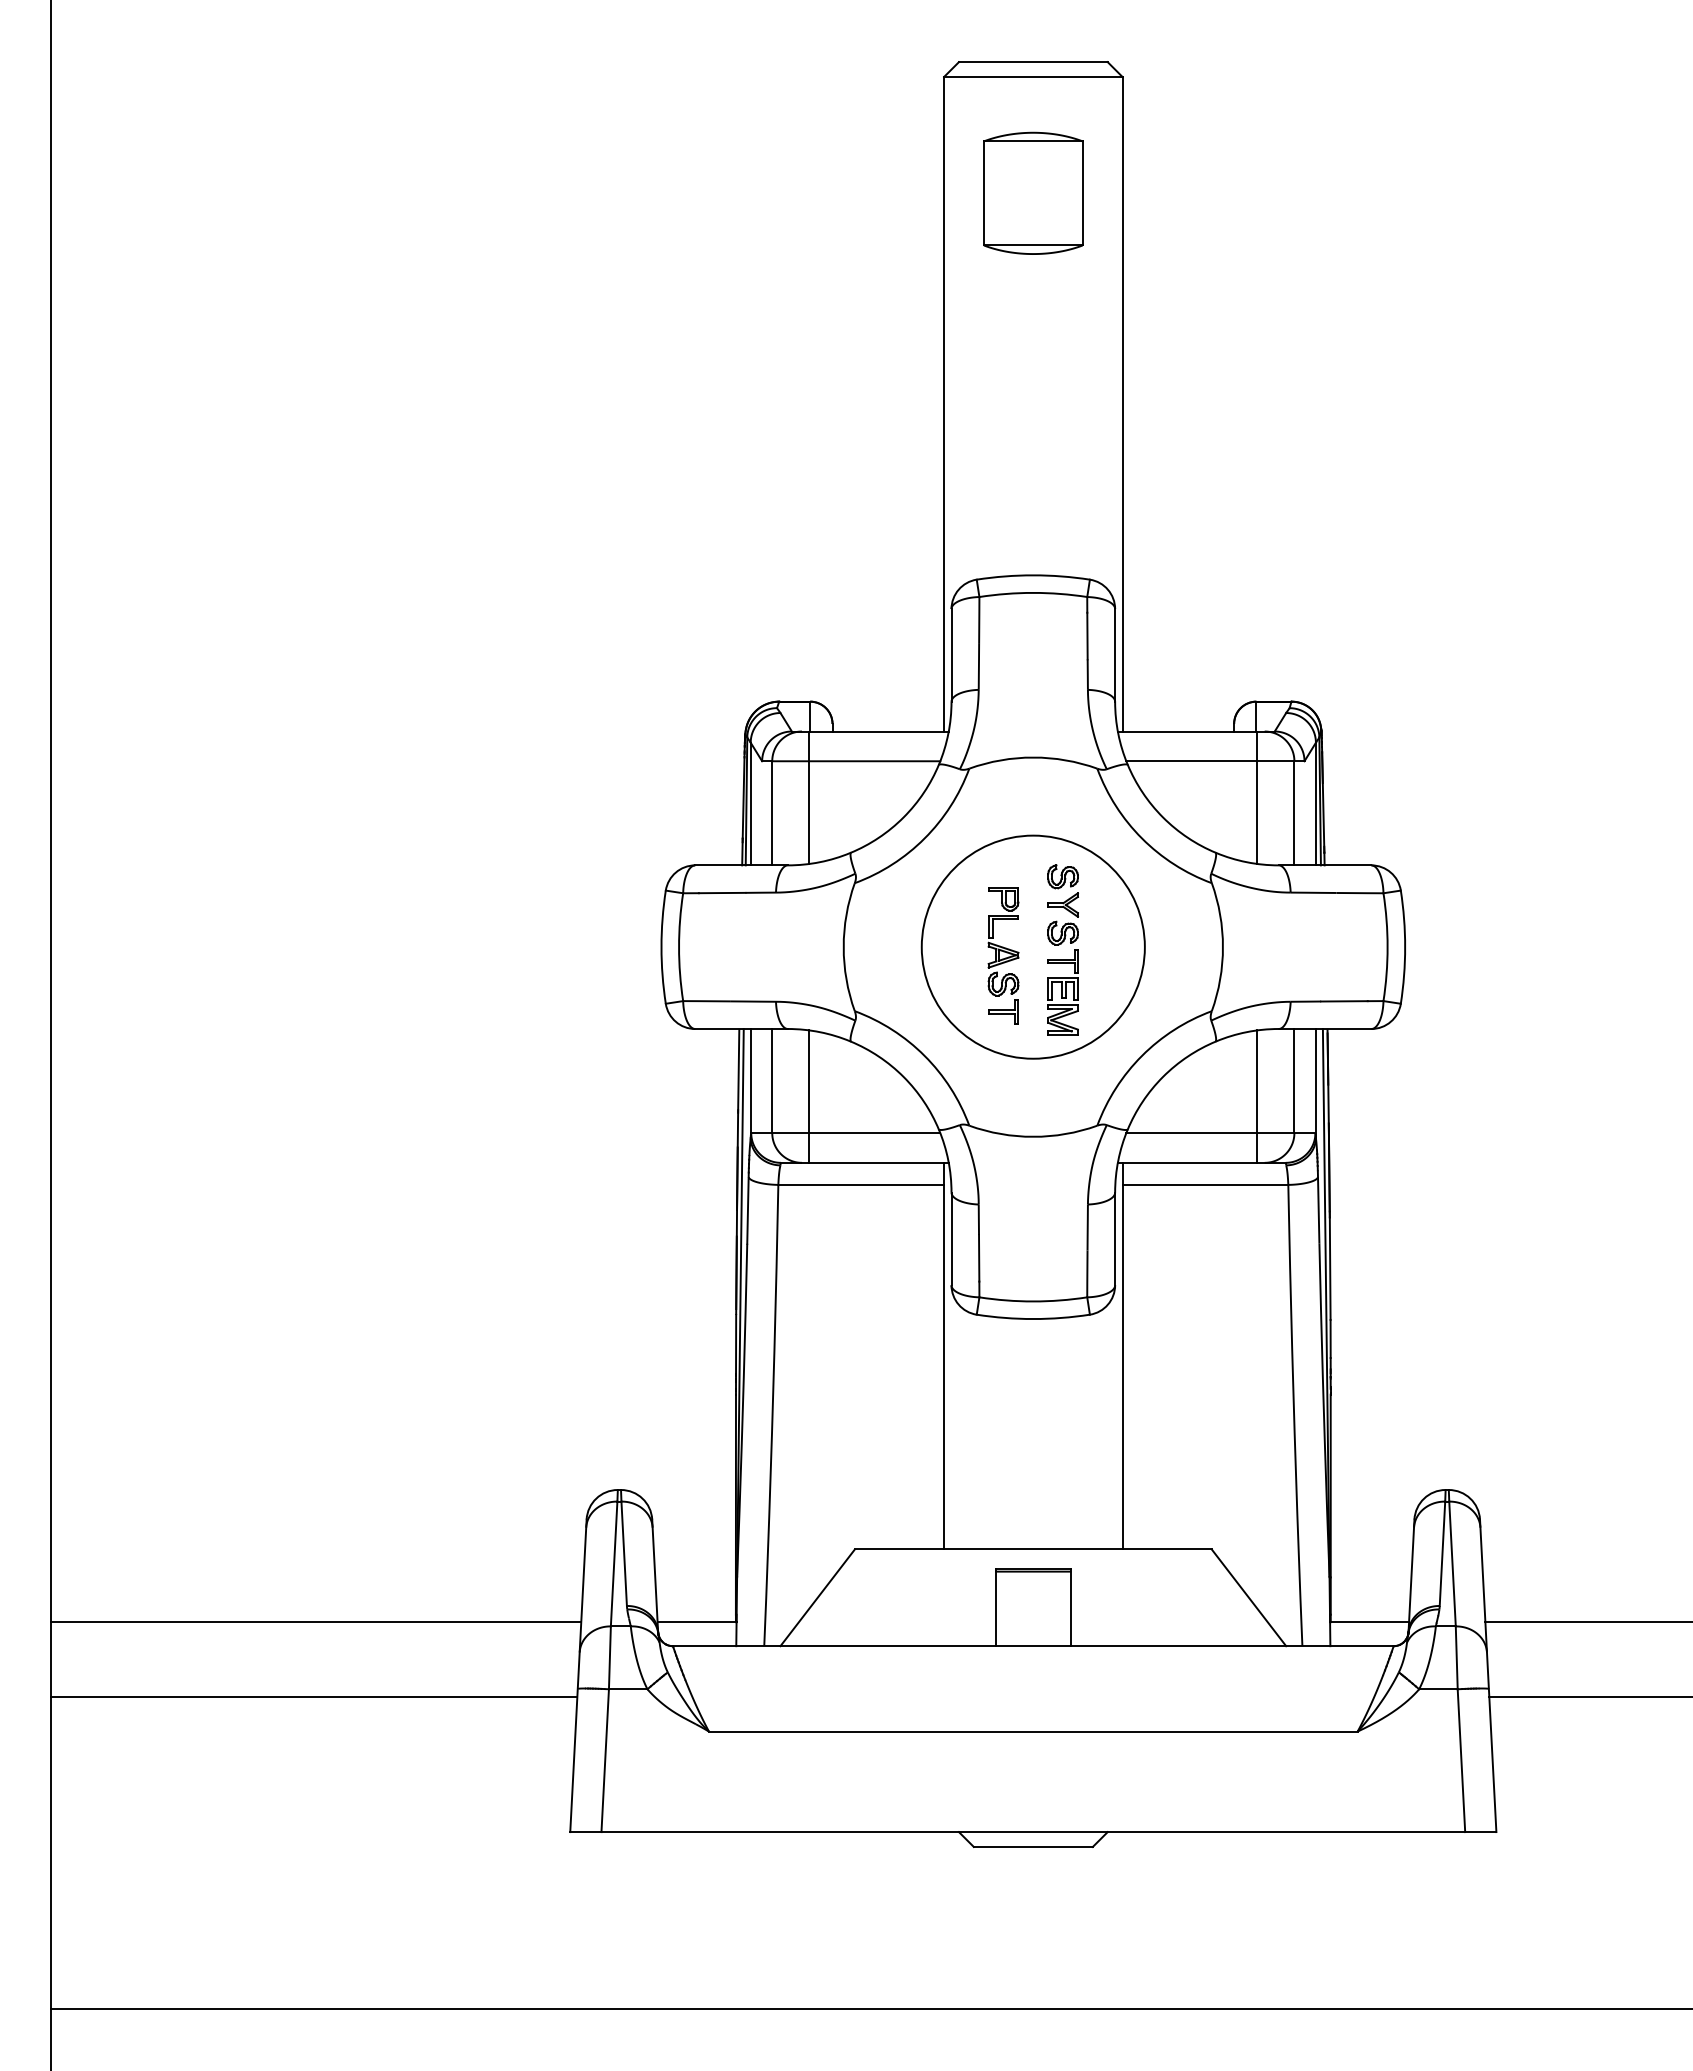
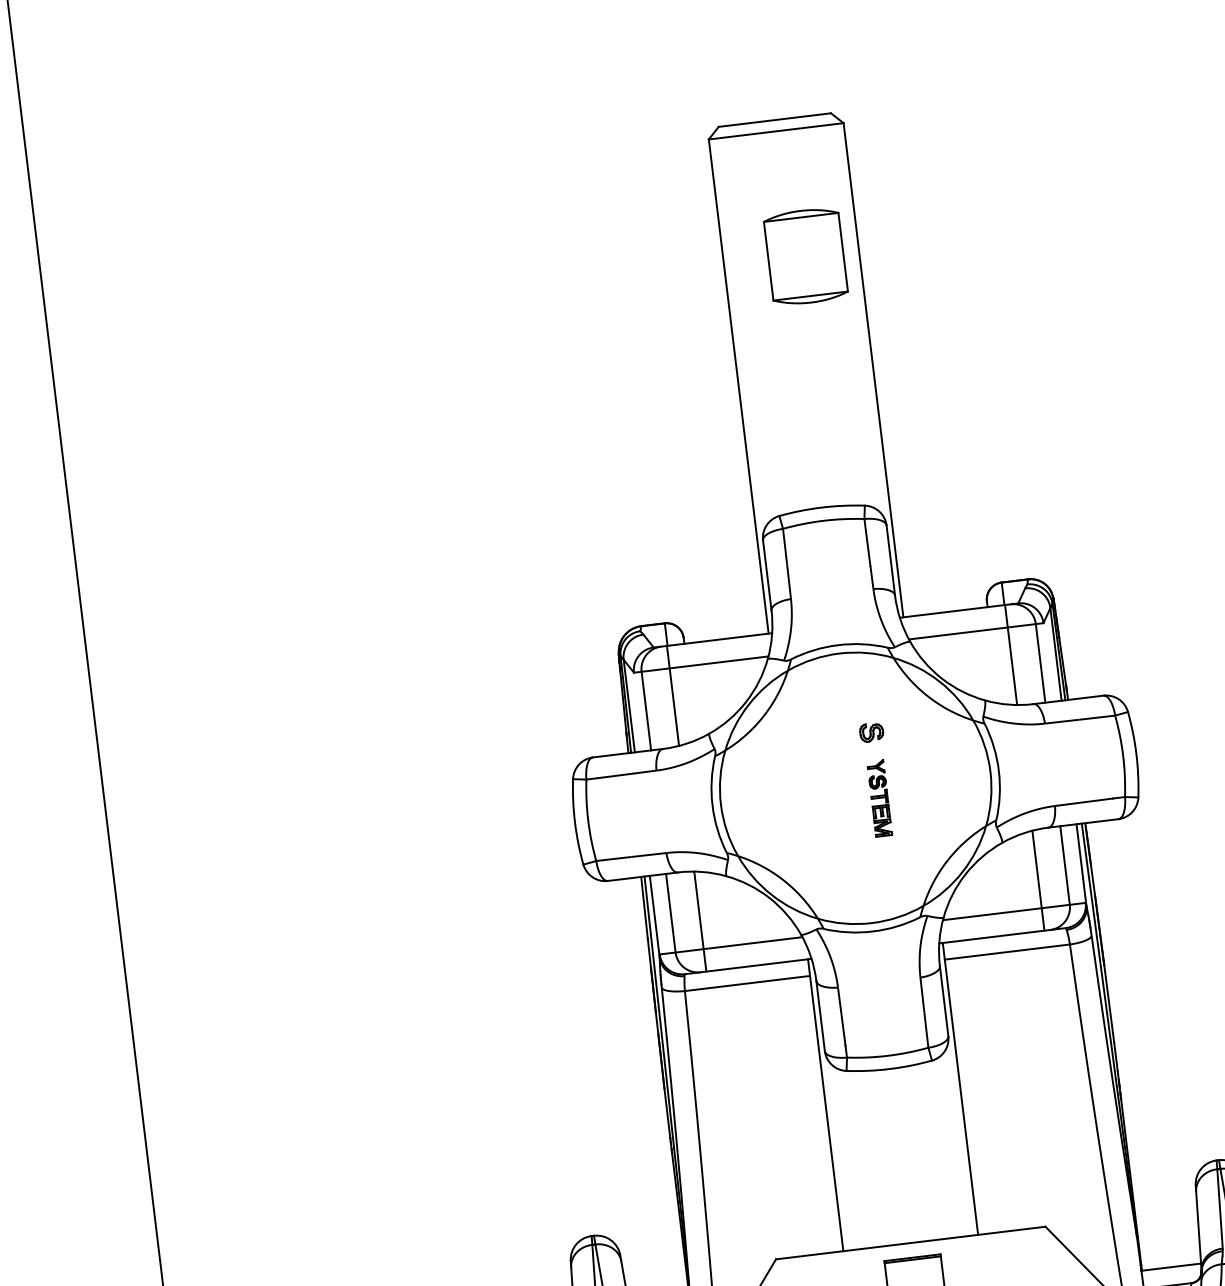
part: (1033, 192) -> (805, 256), moved
circle: (1032, 946) -> (855, 787), size x1.6
part: (1003, 955) -> (833, 797), removed
part: (1062, 963) -> (879, 797), size x0.7

